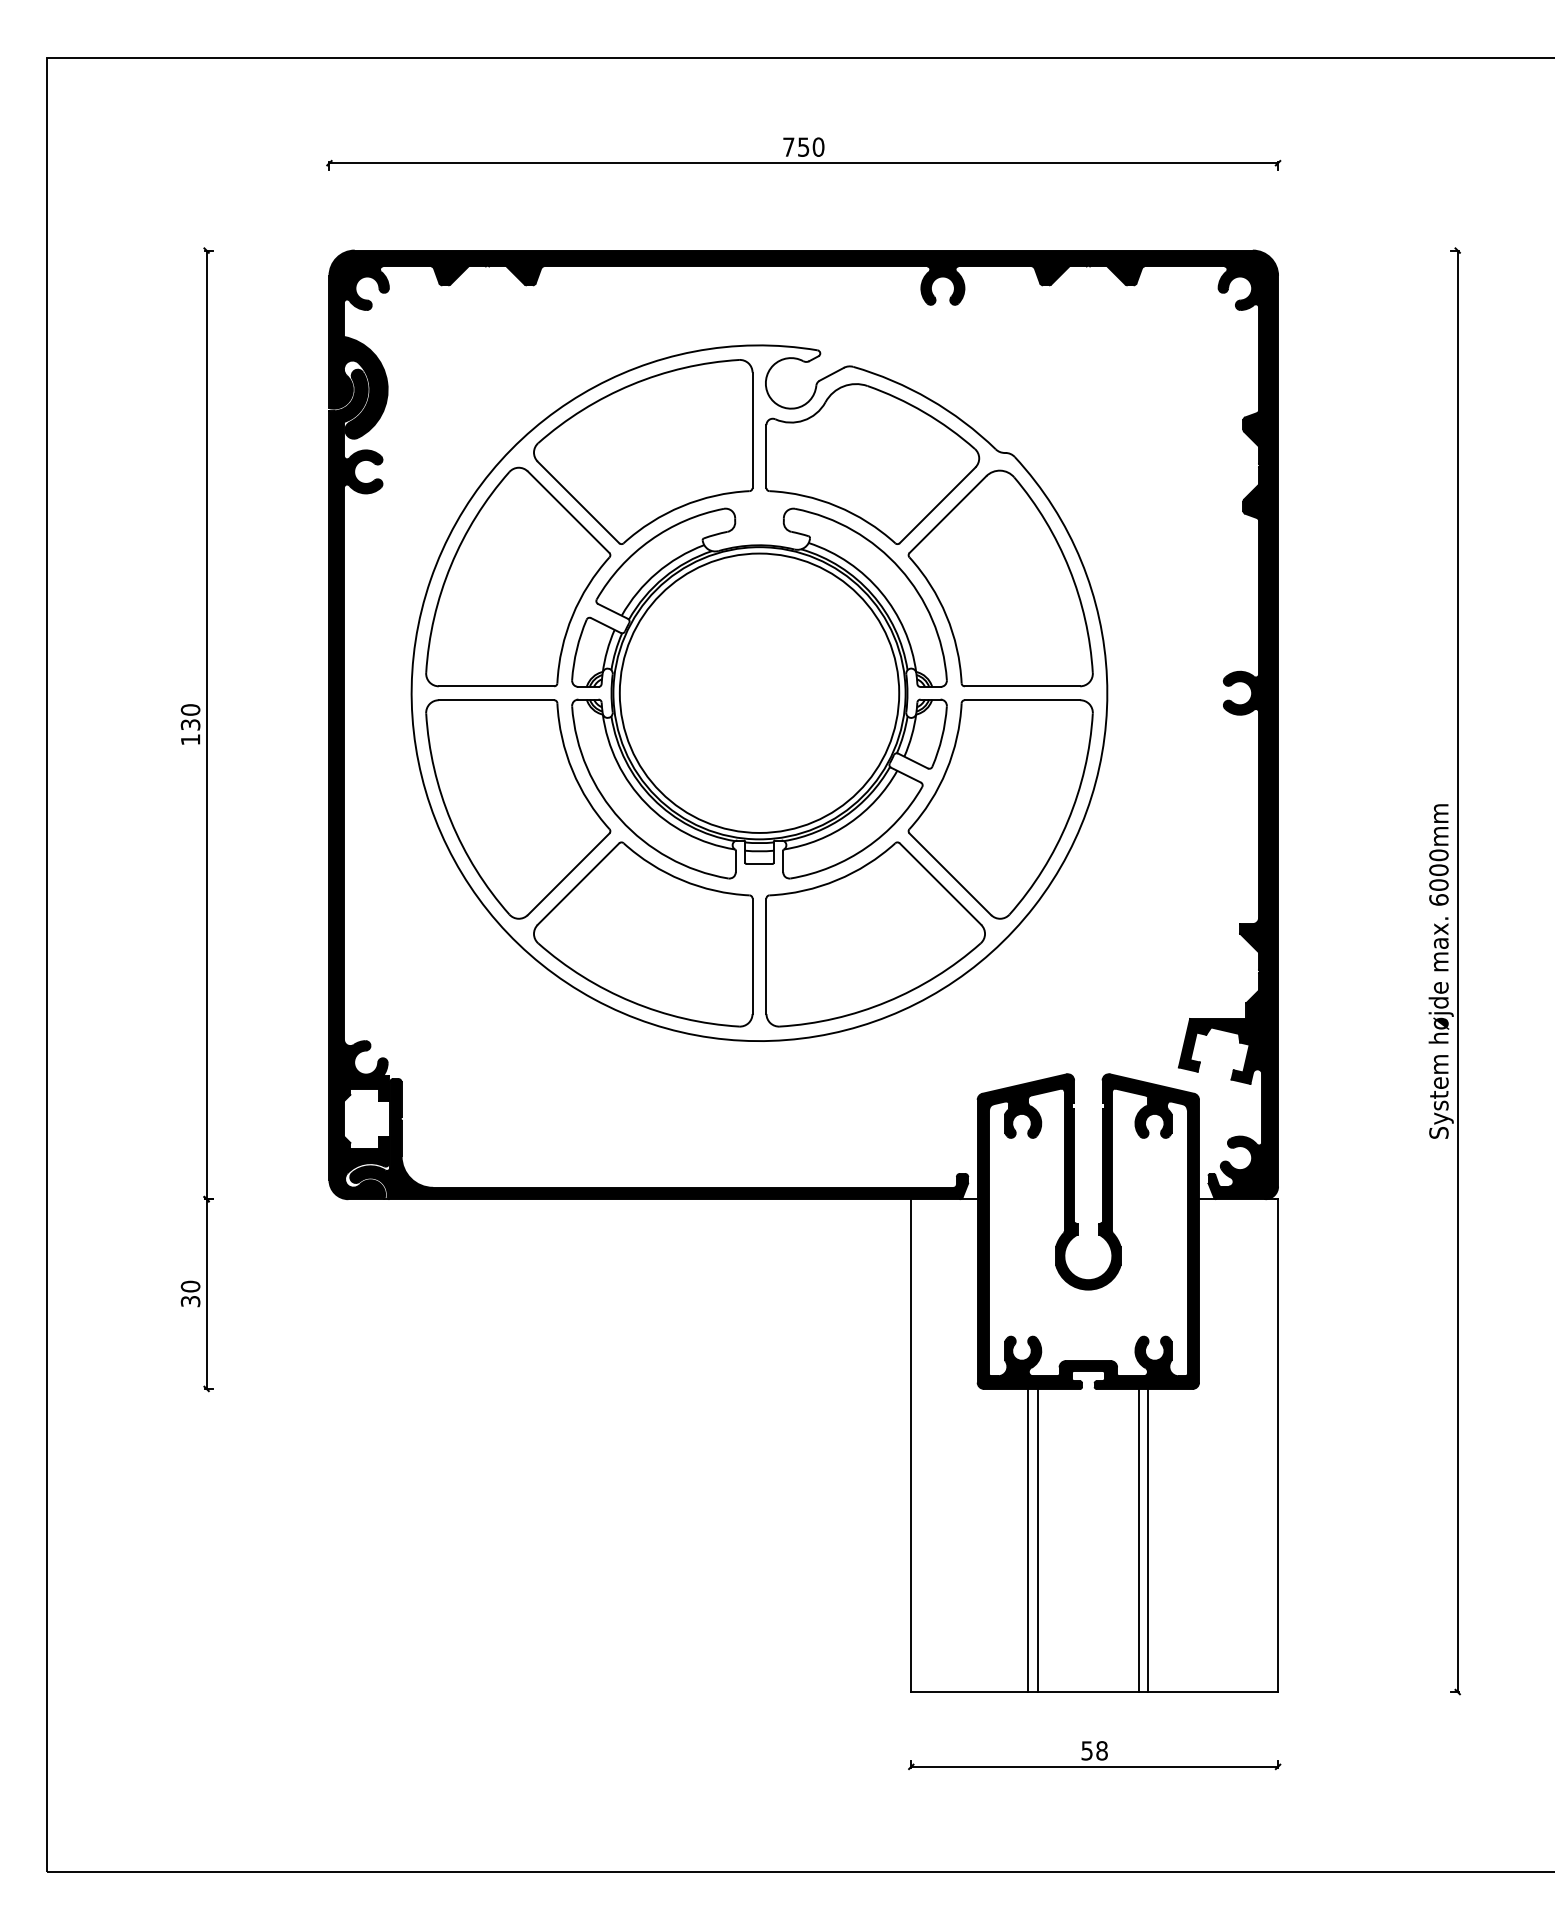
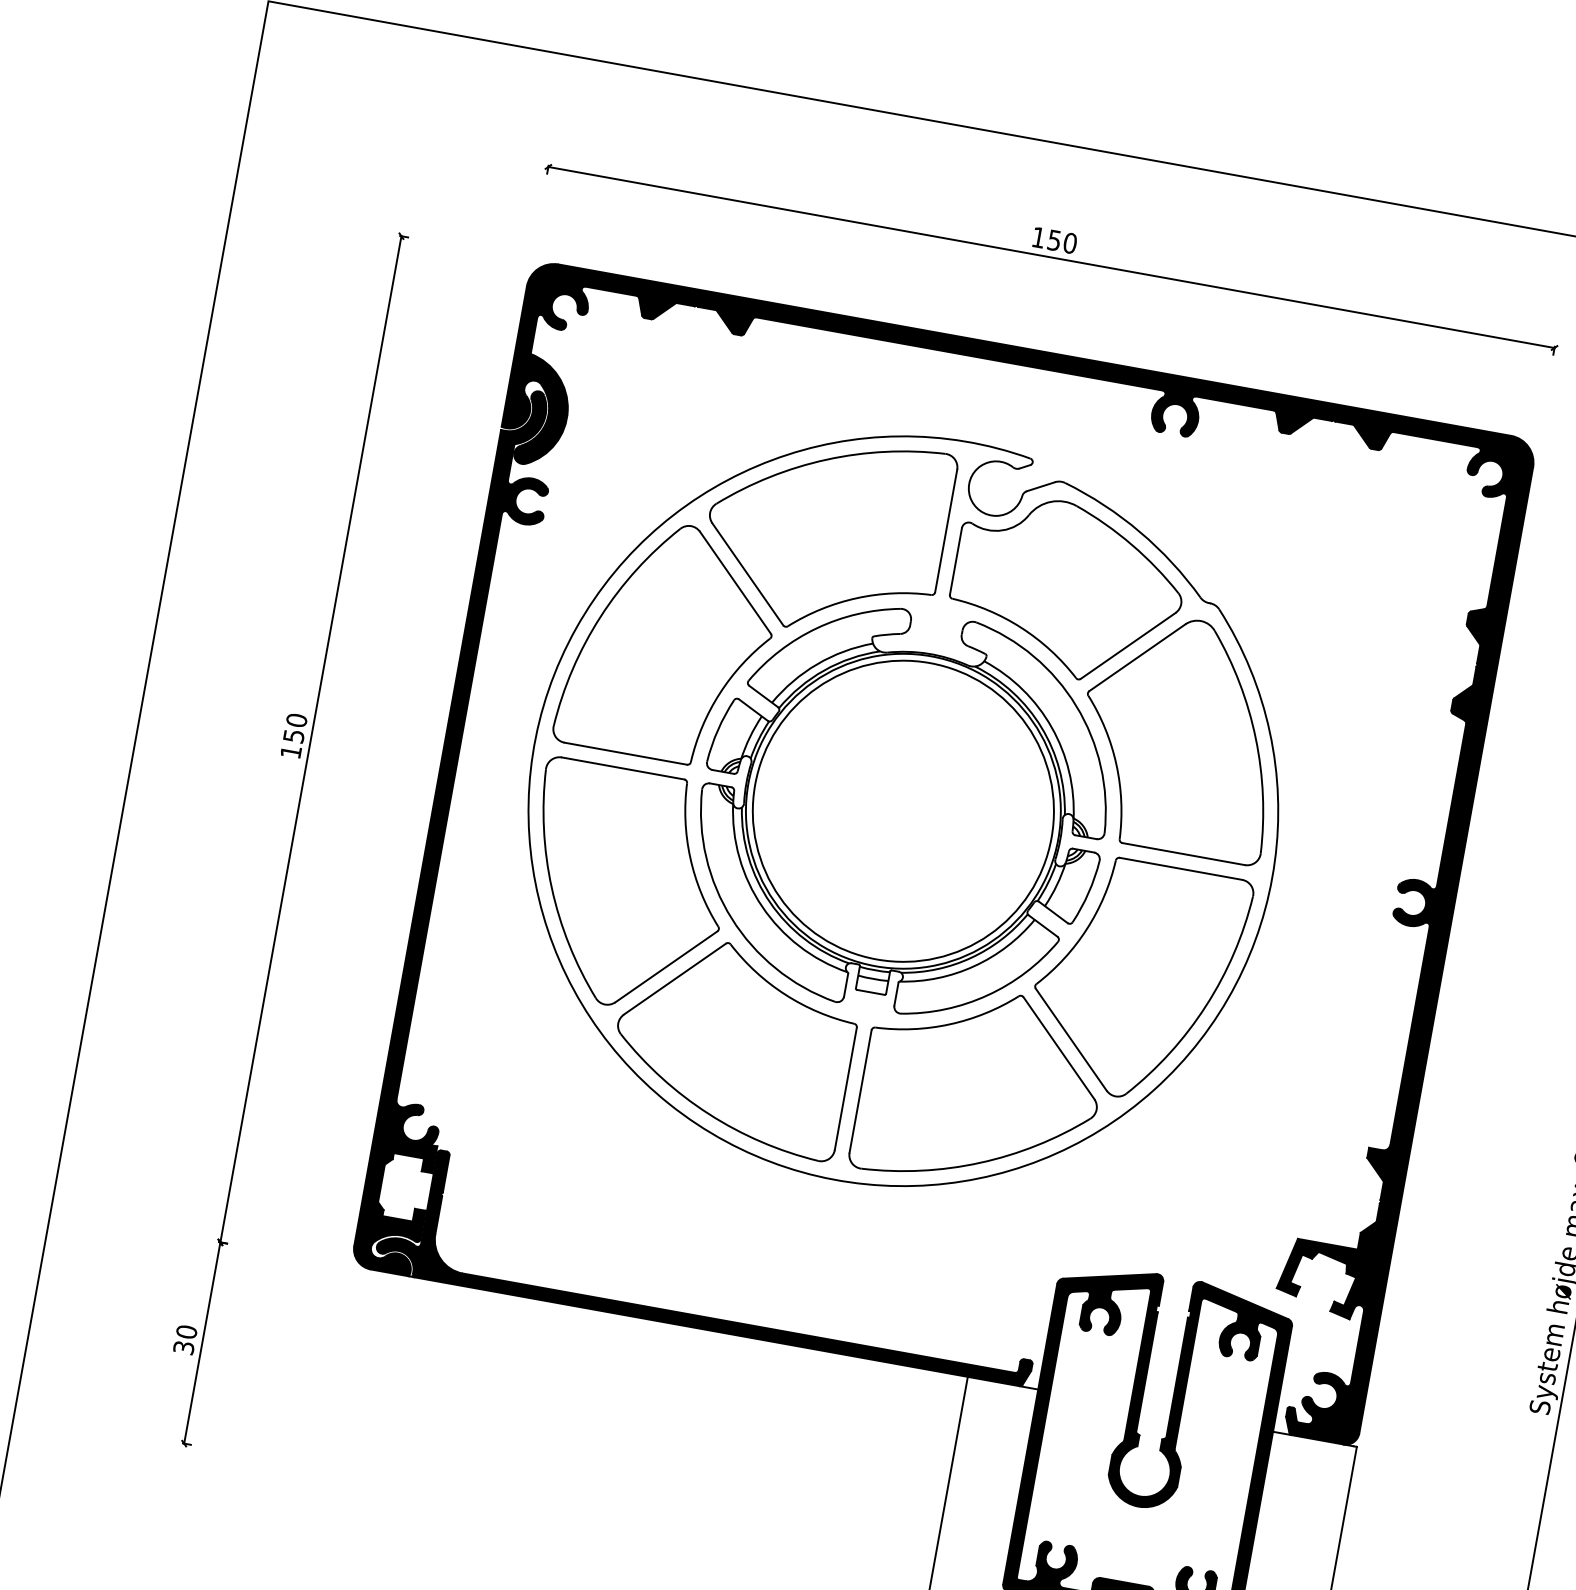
text: (788, 146) -> (1038, 236), 750 -> 150
text: (189, 724) -> (292, 735), 130 -> 150

